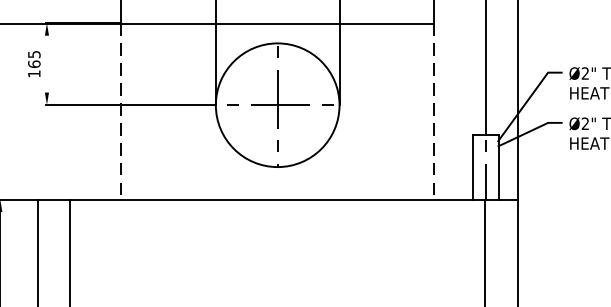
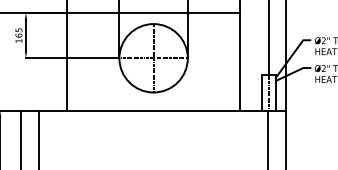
line: (46, 64) -> (25, 35), added
line: (122, 111) -> (67, 61), dashed -> solid
line: (434, 111) -> (240, 61), dashed -> solid

